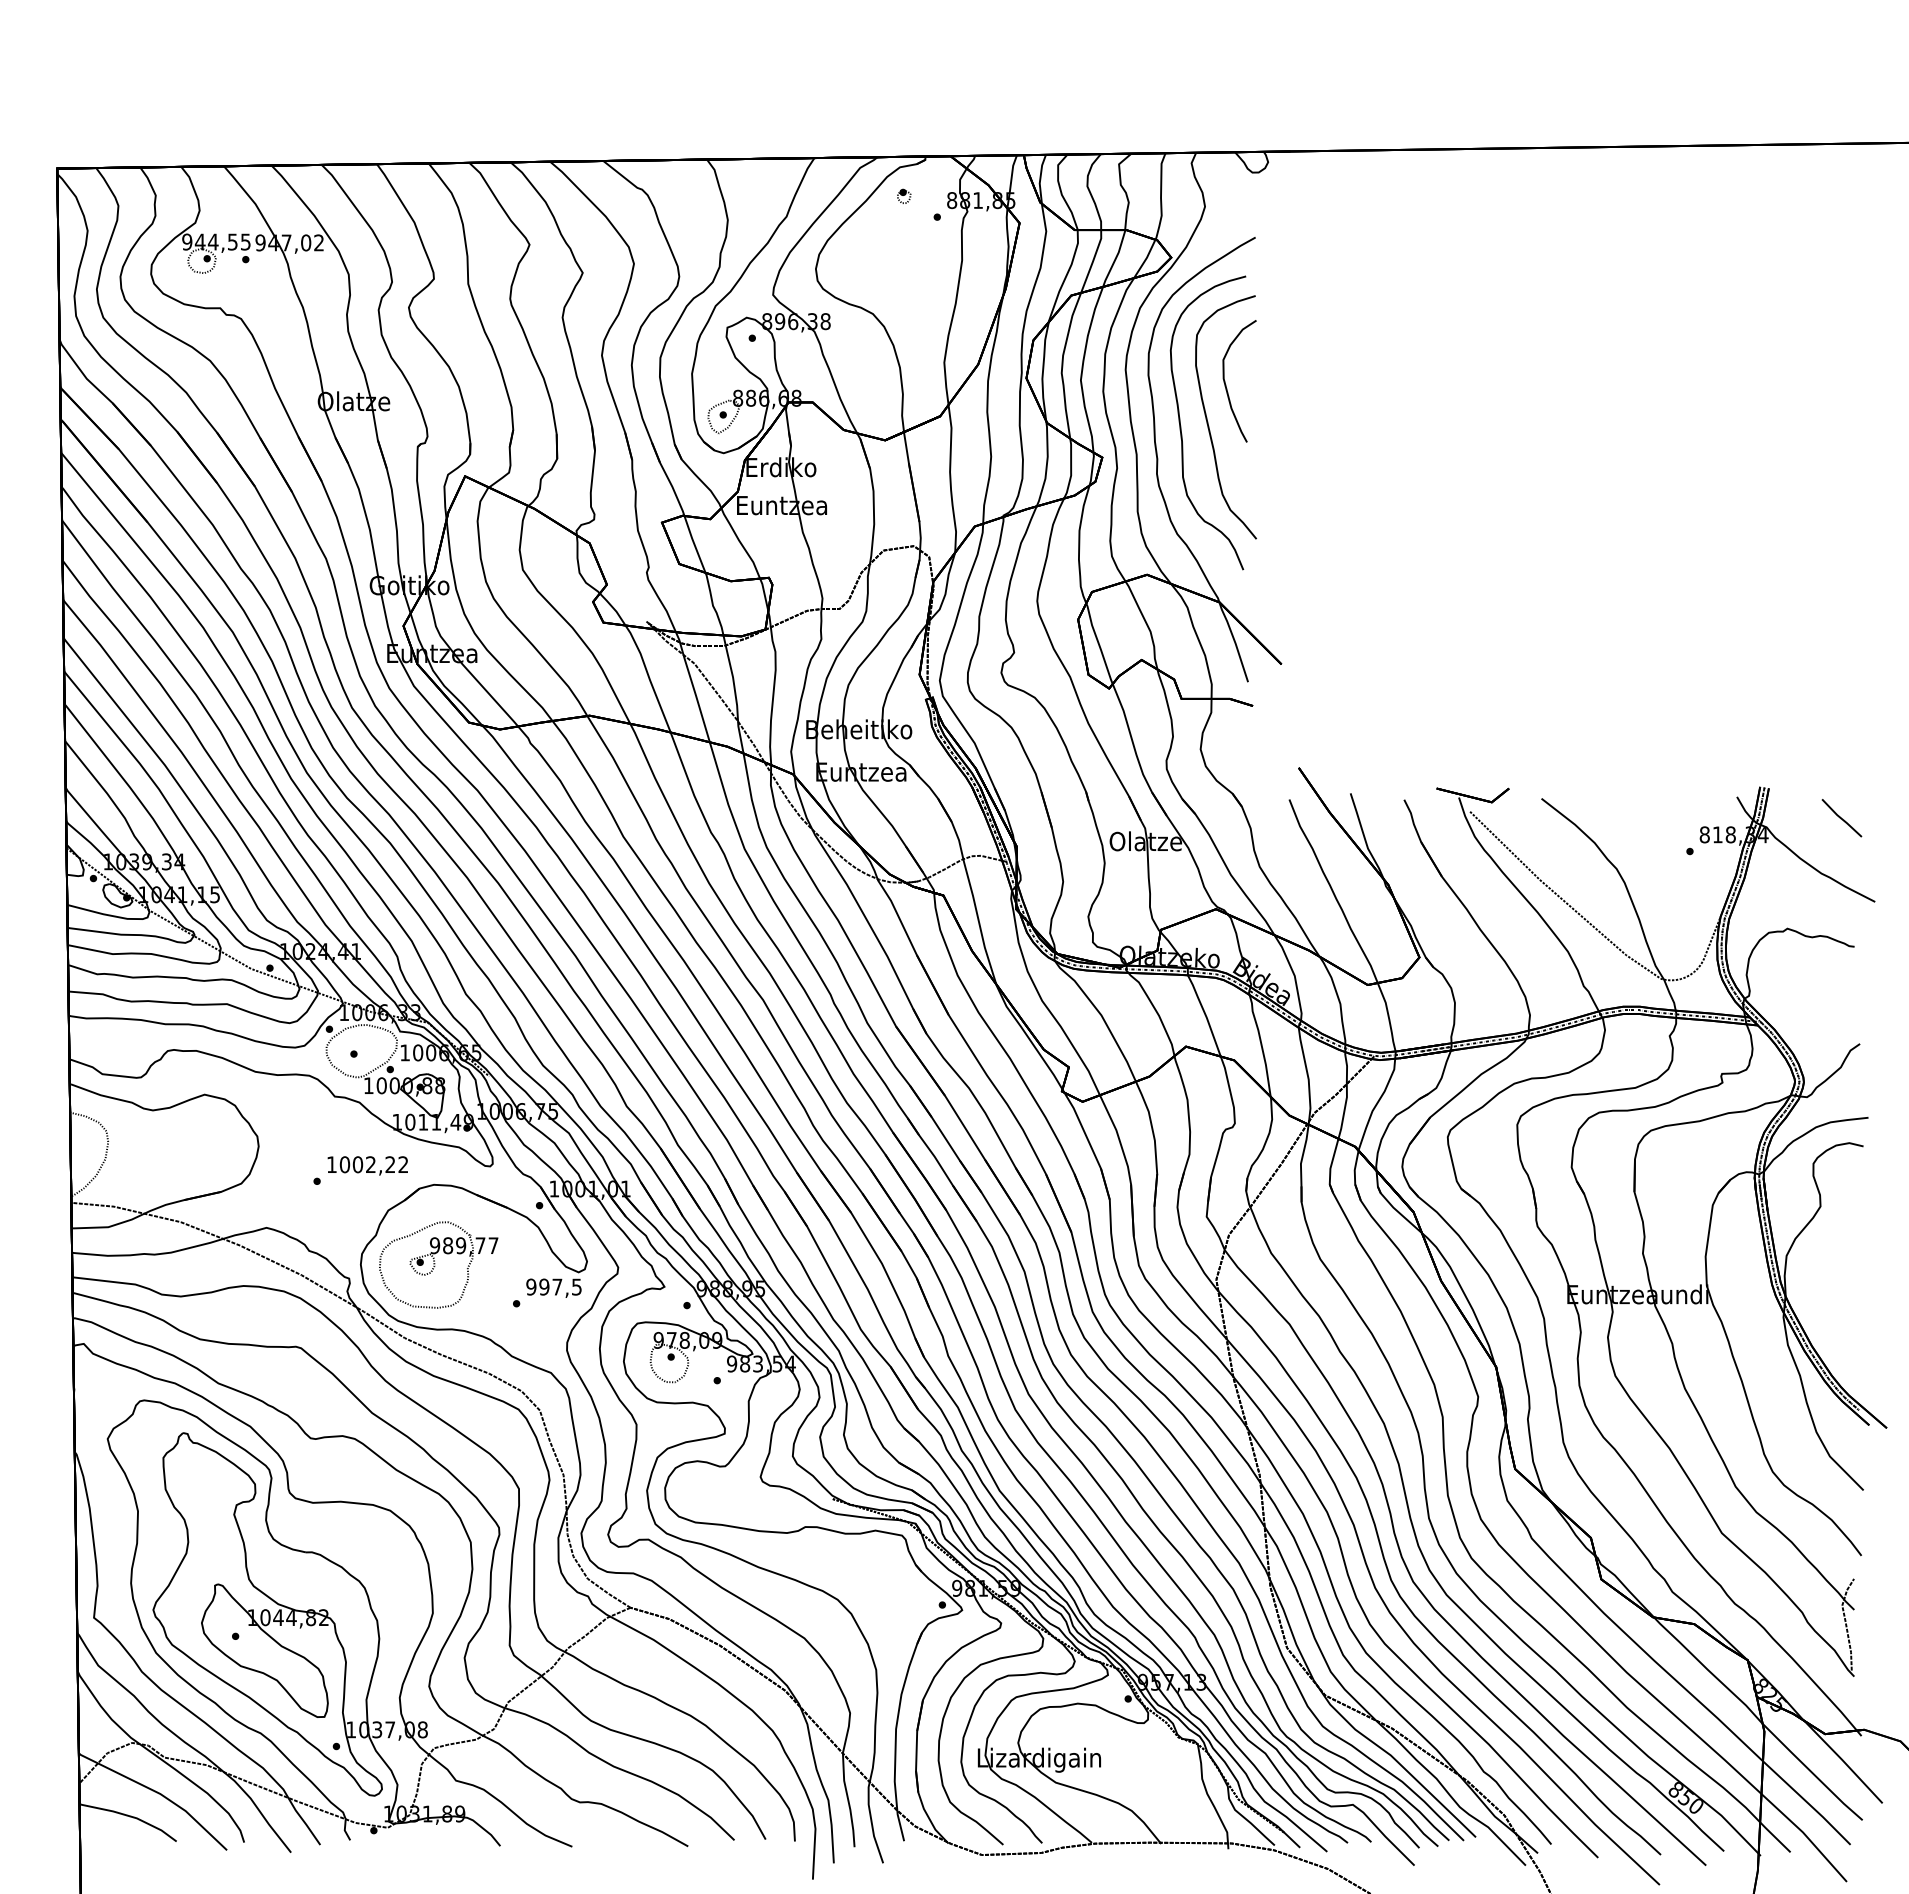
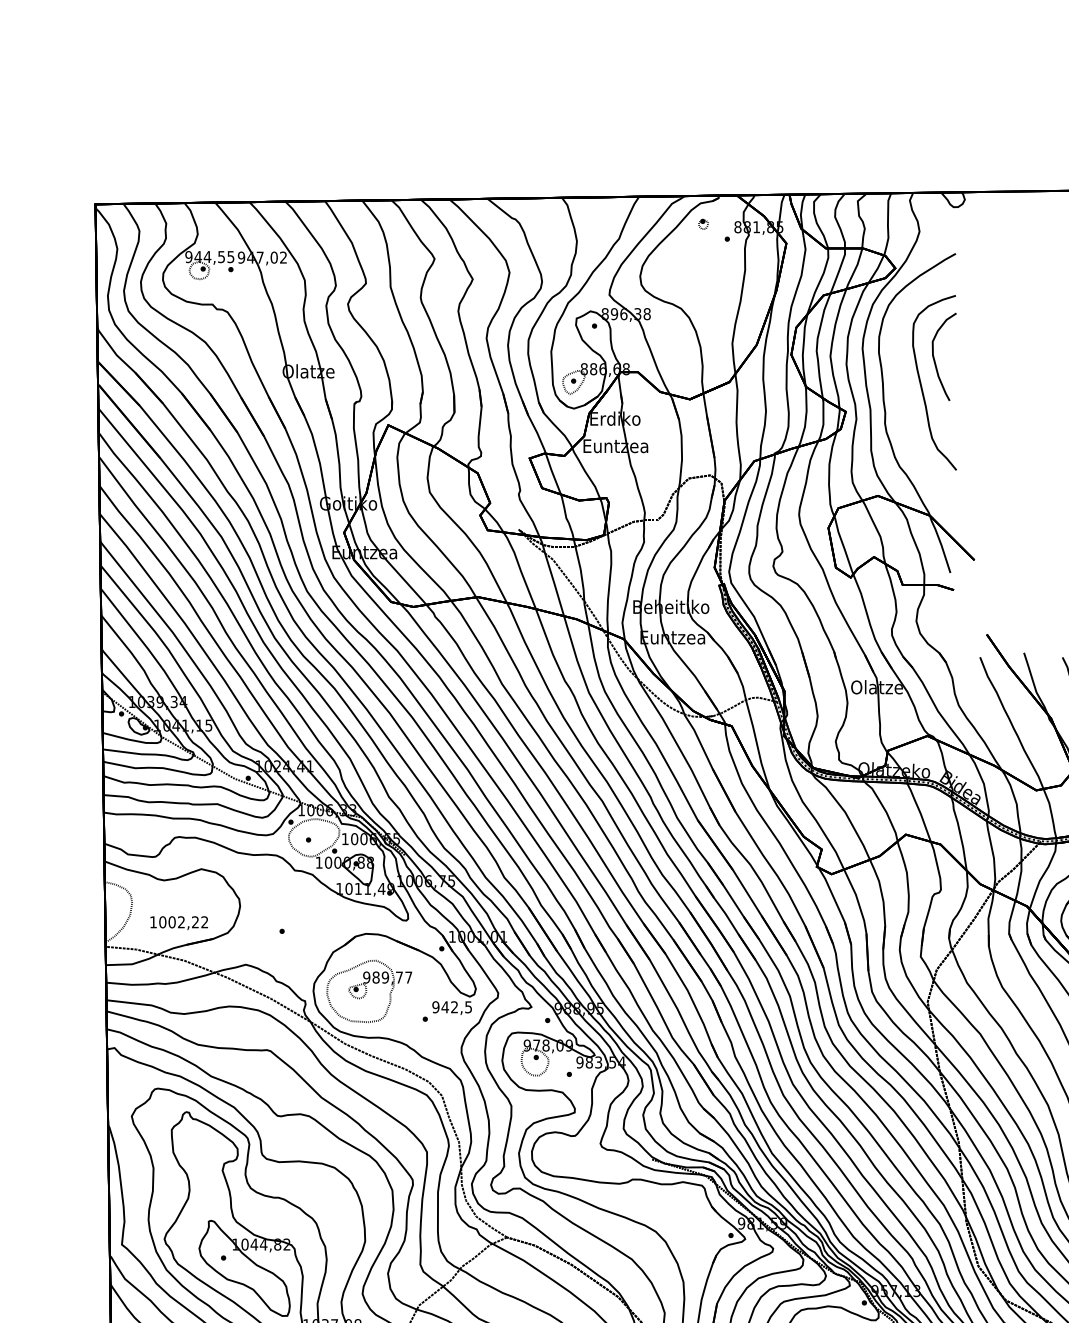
curve: (1181, 425) -> (902, 388), removed
text: (367, 1165) -> (179, 922), moved
text: (550, 1286) -> (449, 1006), 997,5 -> 942,5

